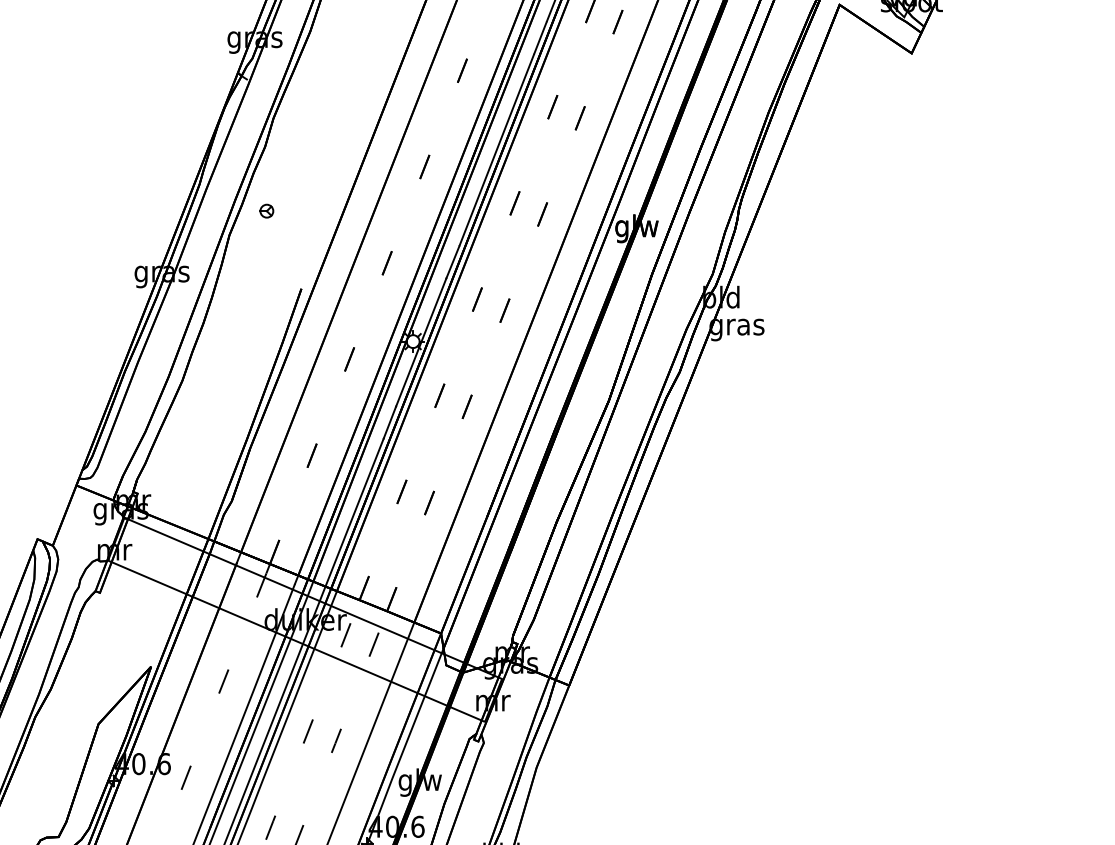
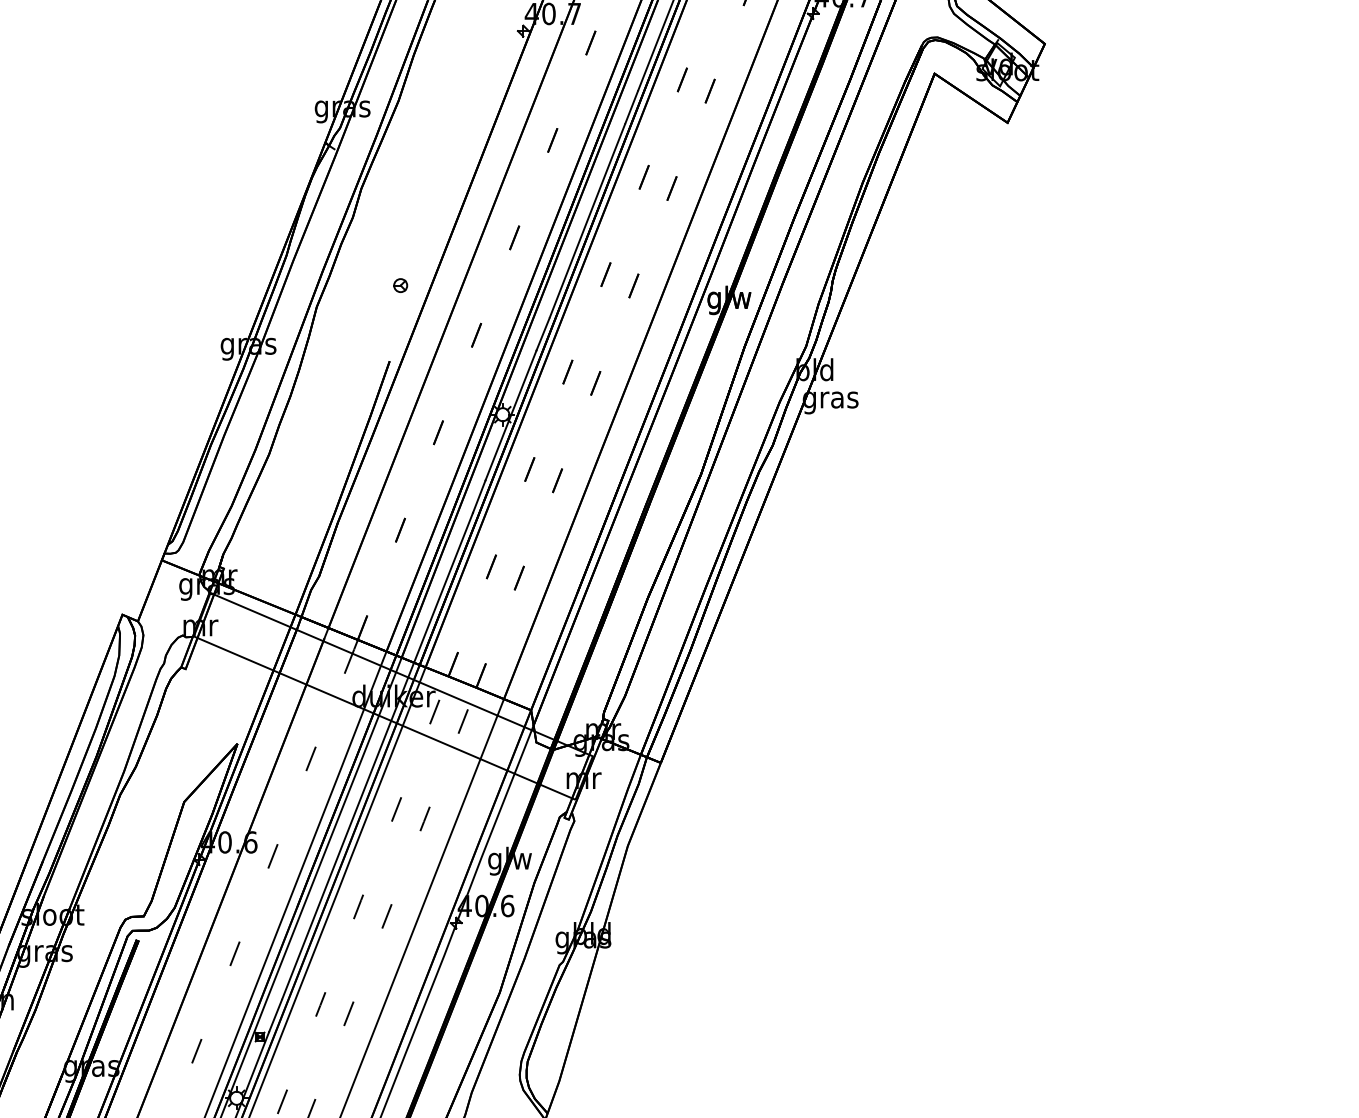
part: (266, 211) -> (400, 285), moved

